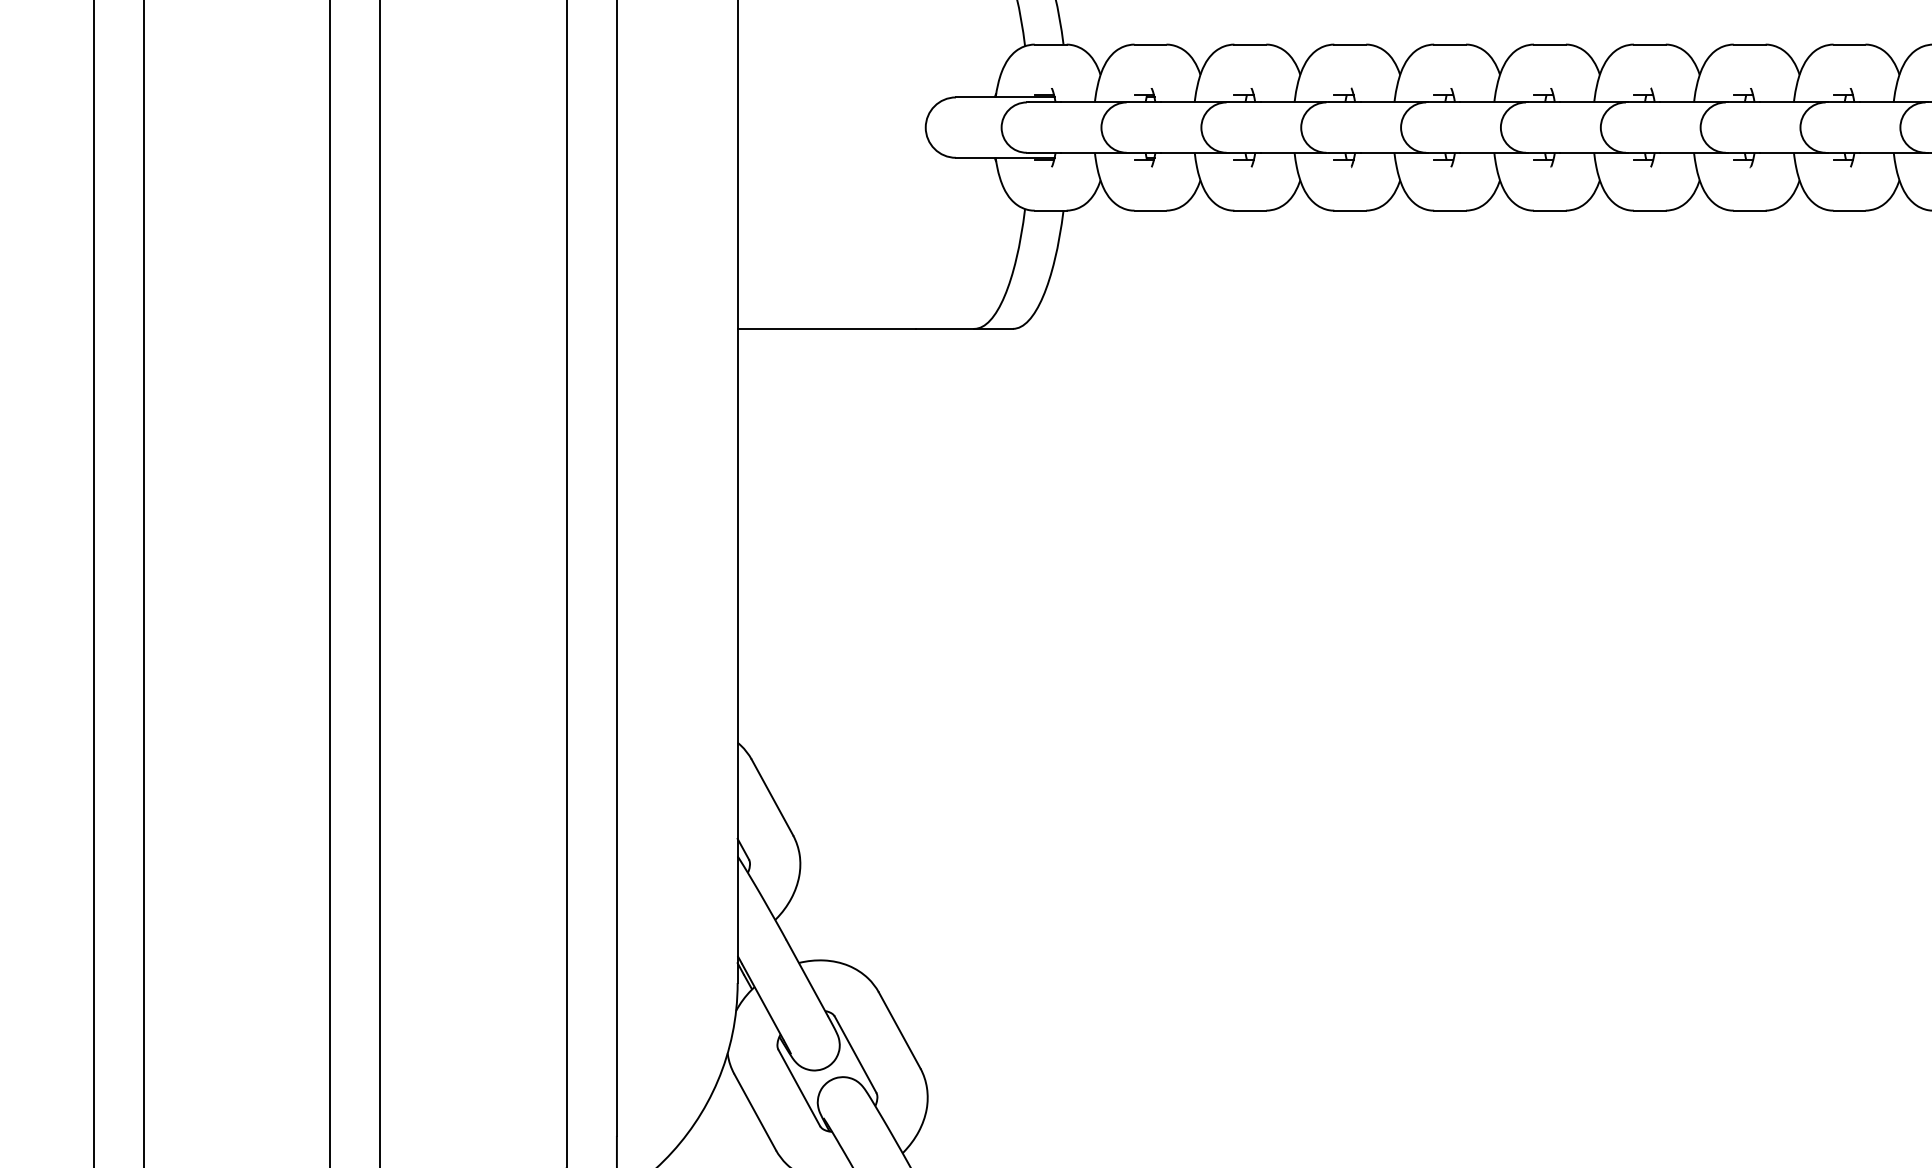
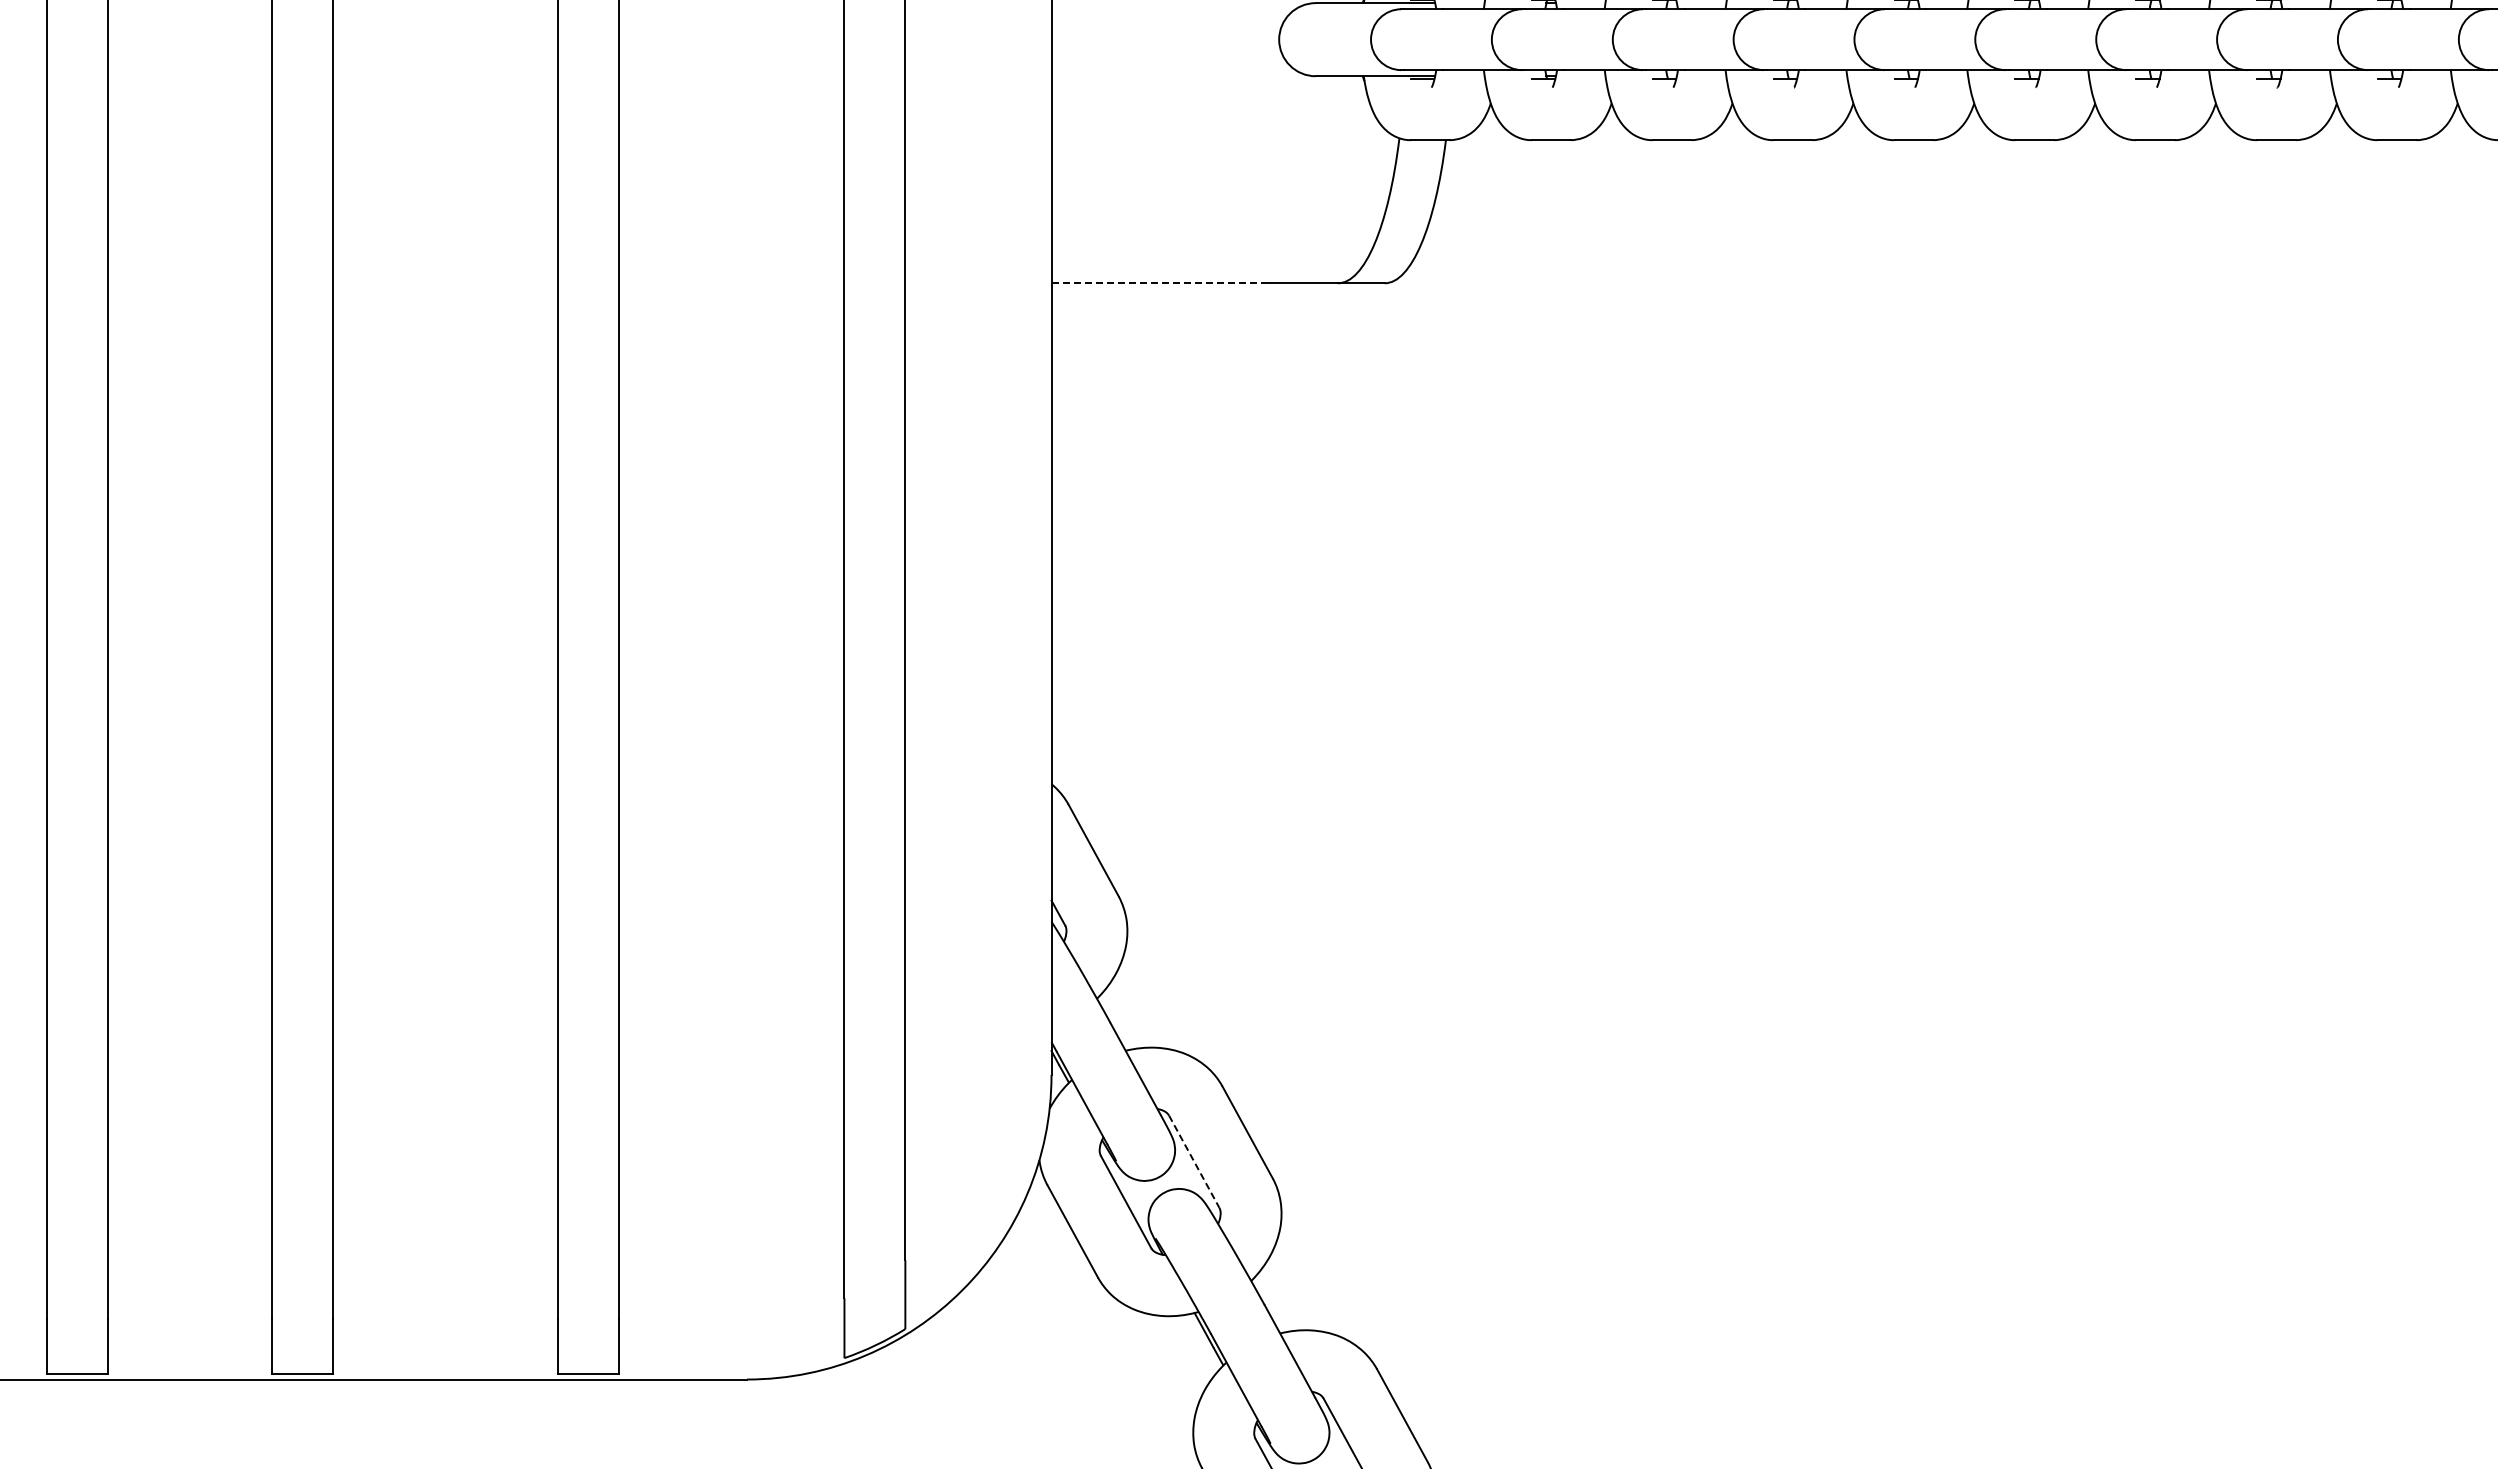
line: (826, 329) -> (1159, 283), solid -> dashed
line: (855, 1054) -> (1194, 1161), solid -> dashed

